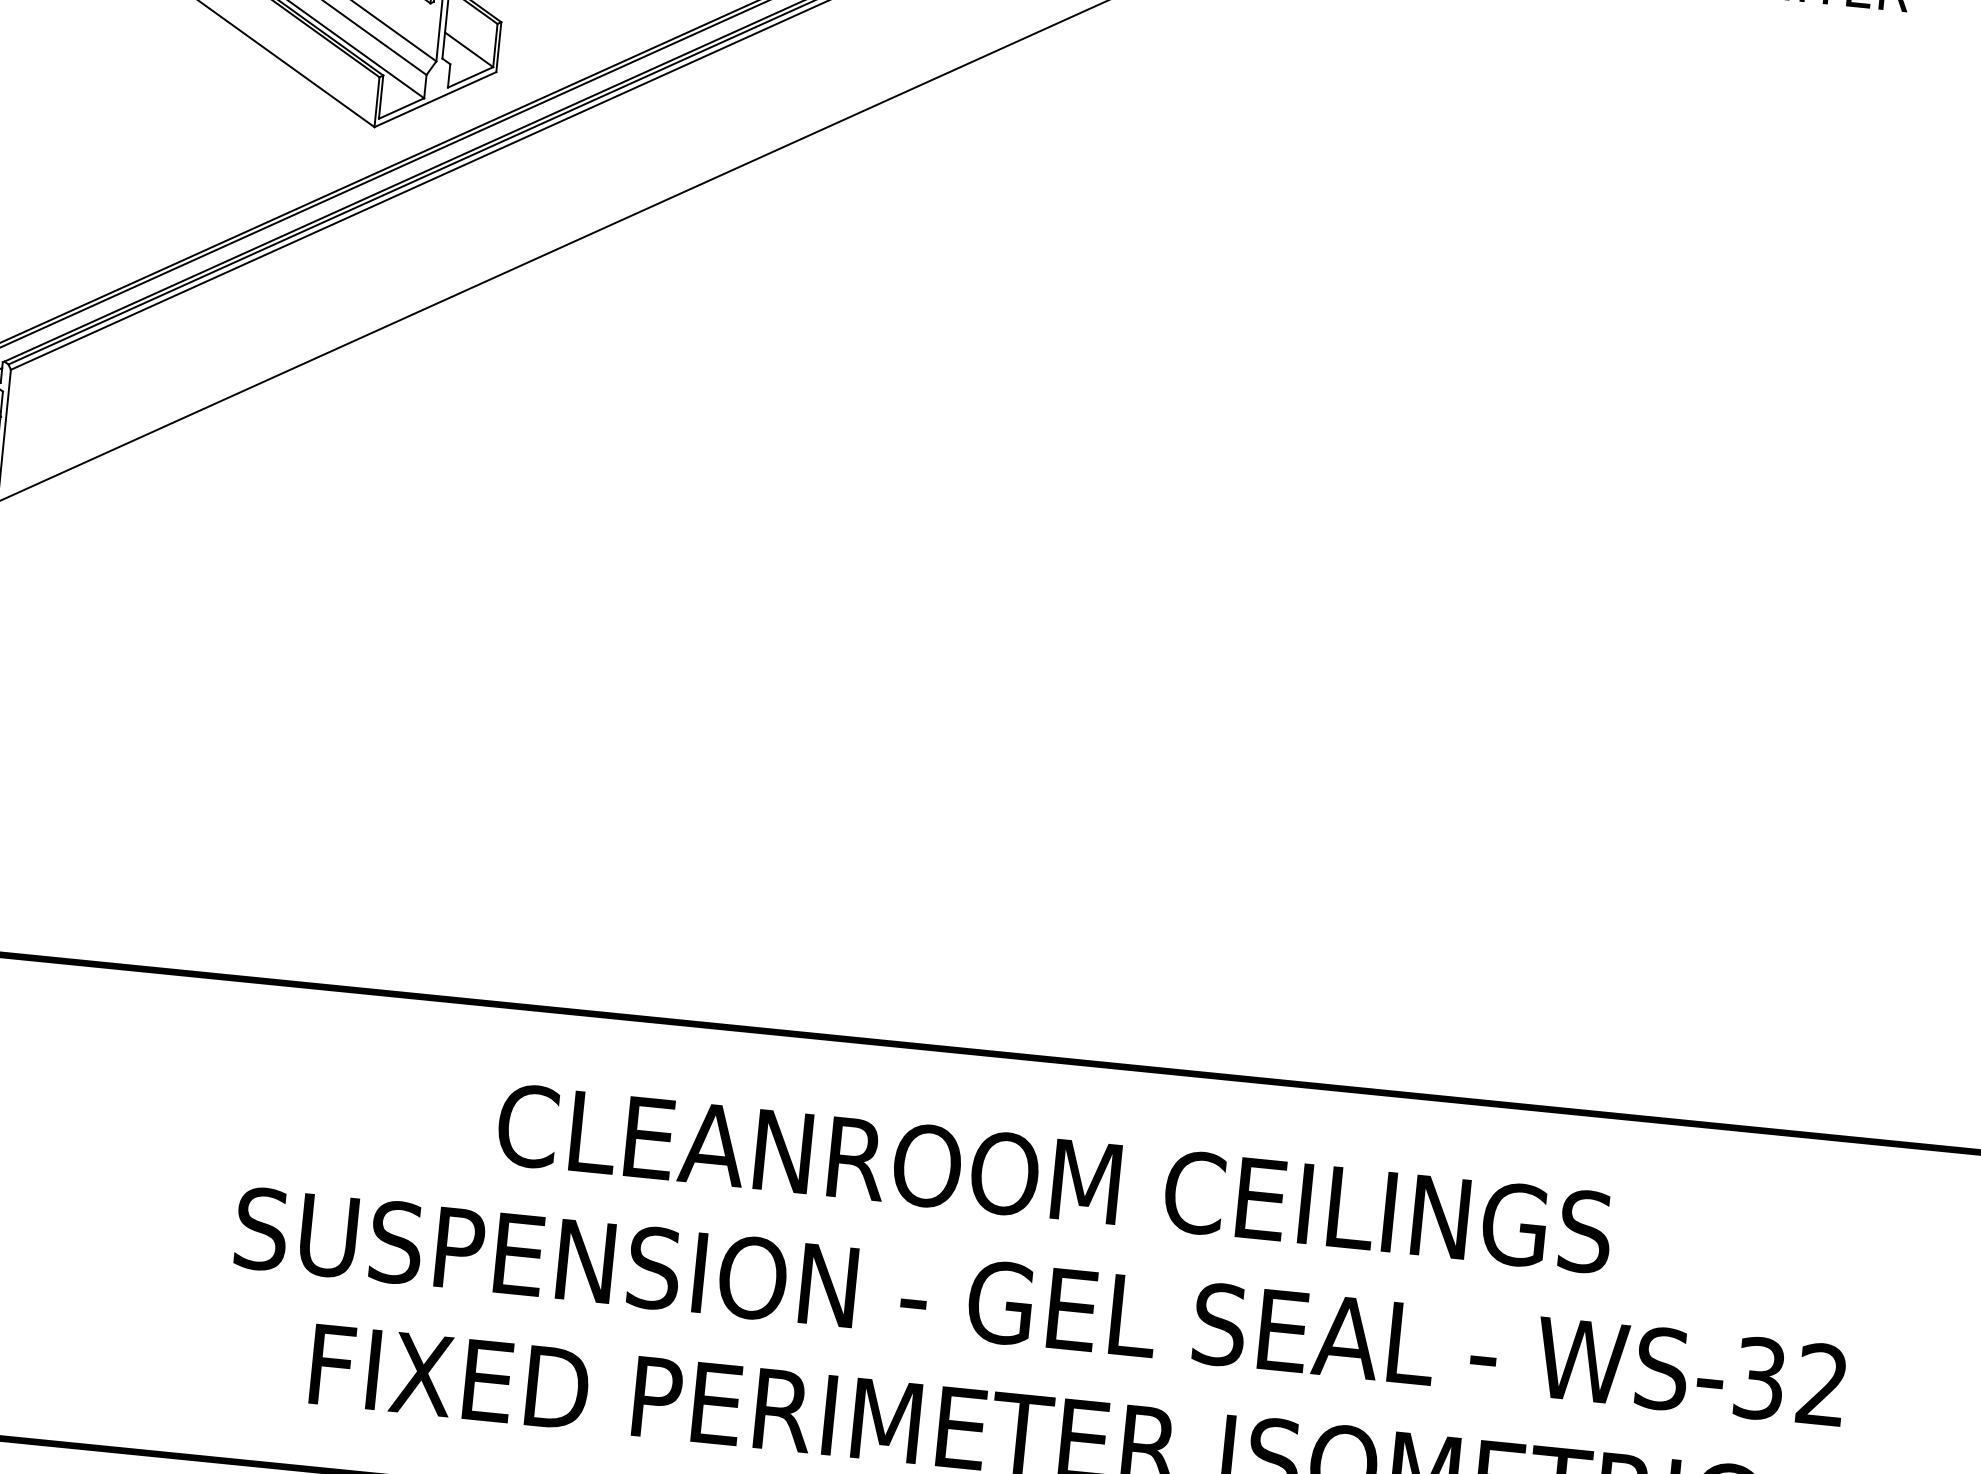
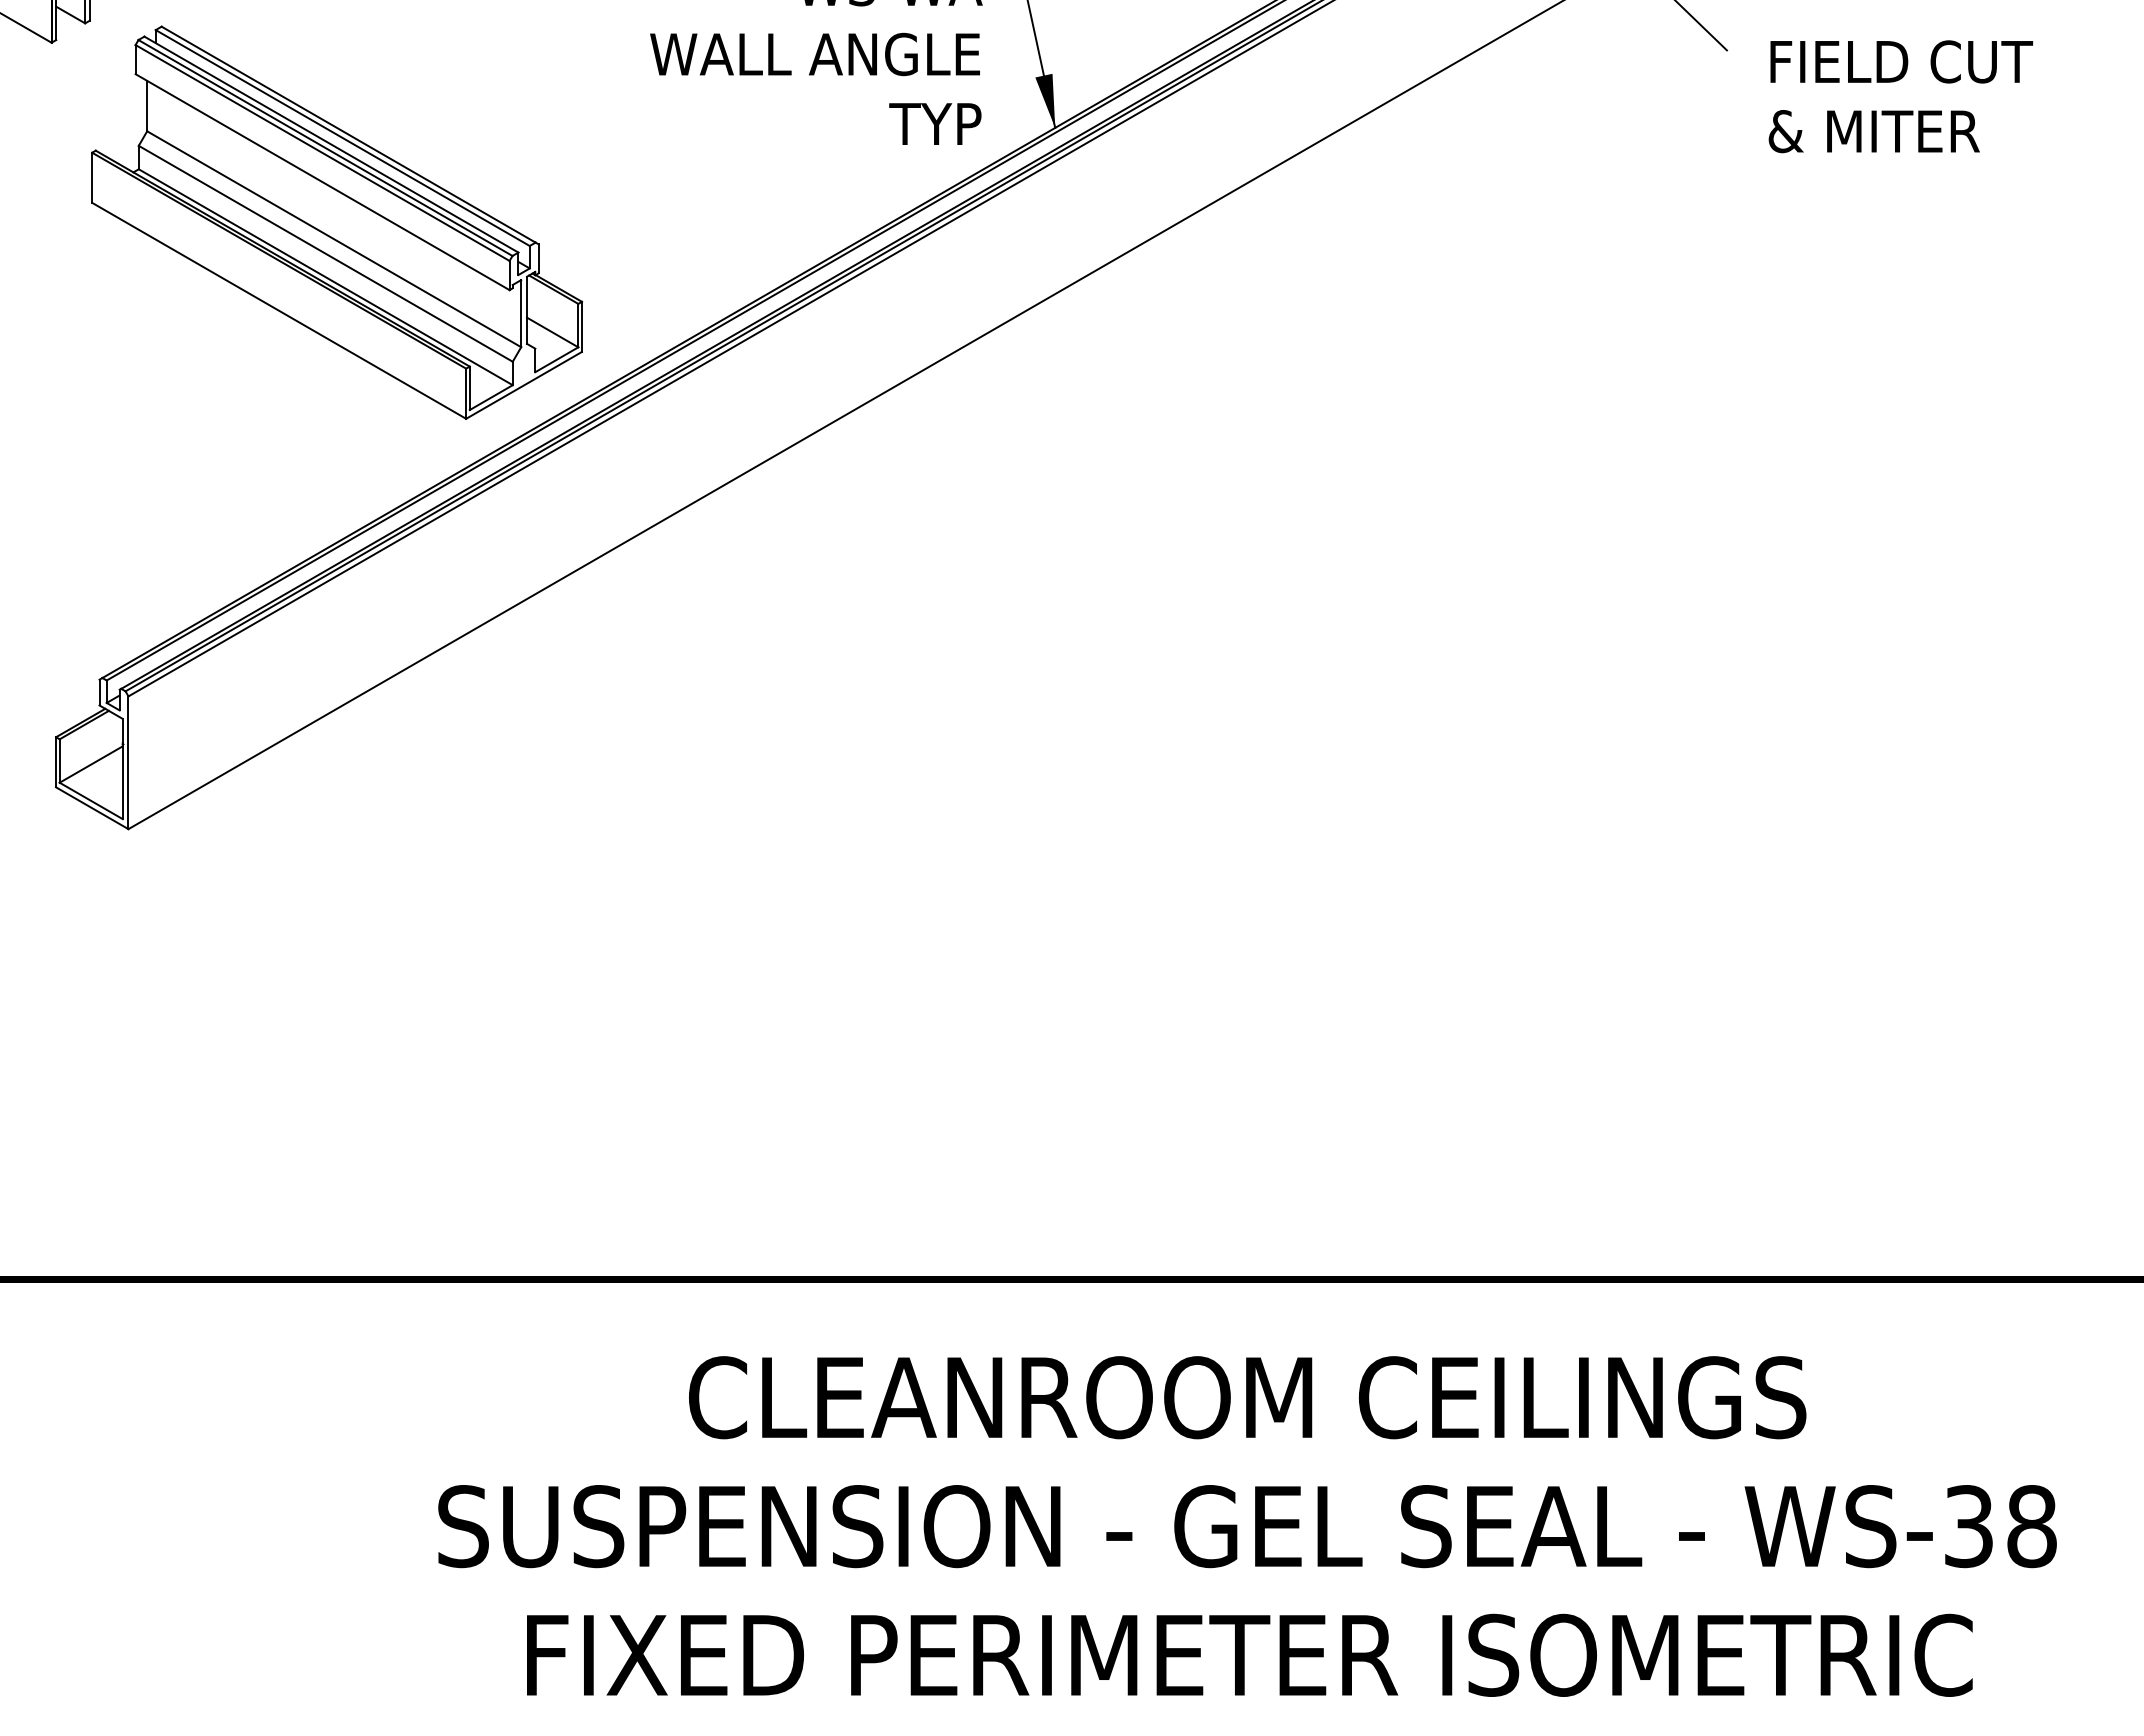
text: (1822, 1384) -> (2031, 1526), WS-32 -> WS-38

